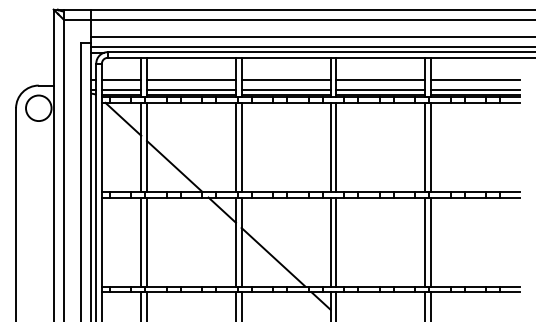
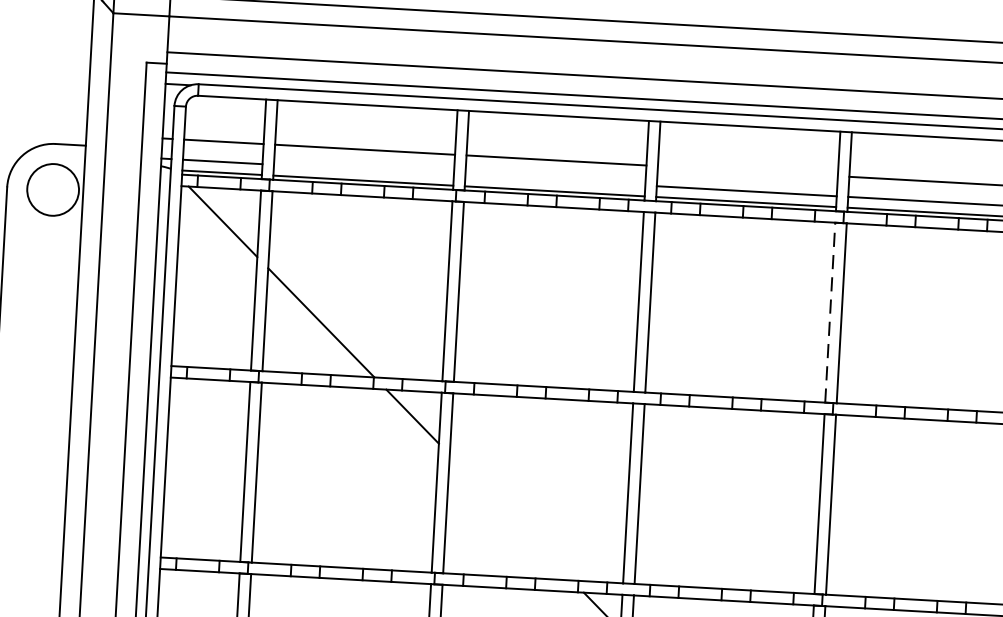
line: (380, 79) -> (747, 170), removed
line: (190, 89) -> (362, 169), removed
line: (285, 89) -> (554, 179), removed
line: (425, 146) -> (830, 310), solid -> dashed
line: (273, 257) -> (510, 518), removed

